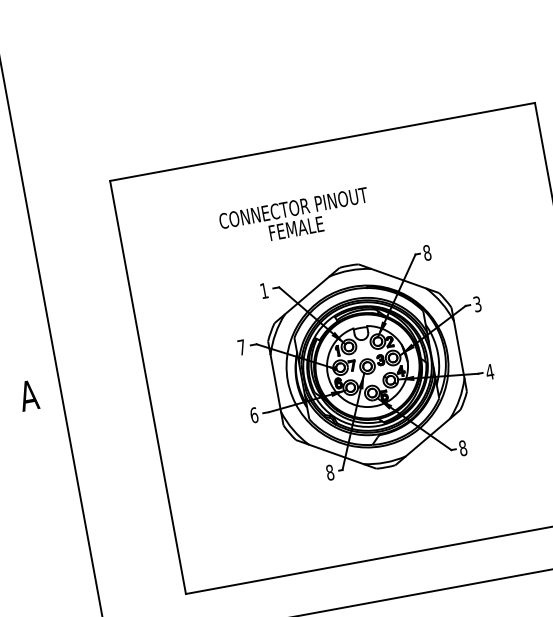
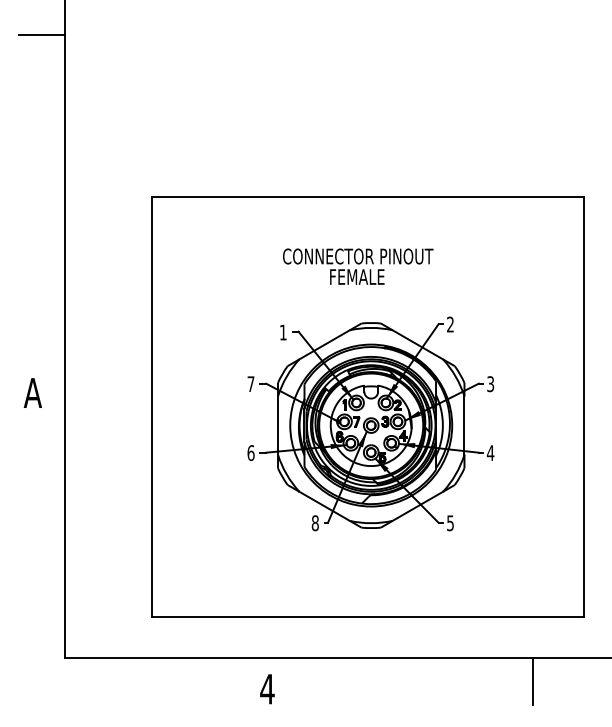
text: (295, 217) -> (358, 266), moved
text: (427, 252) -> (450, 324), 8 -> 2
text: (463, 448) -> (450, 523), 8 -> 5

